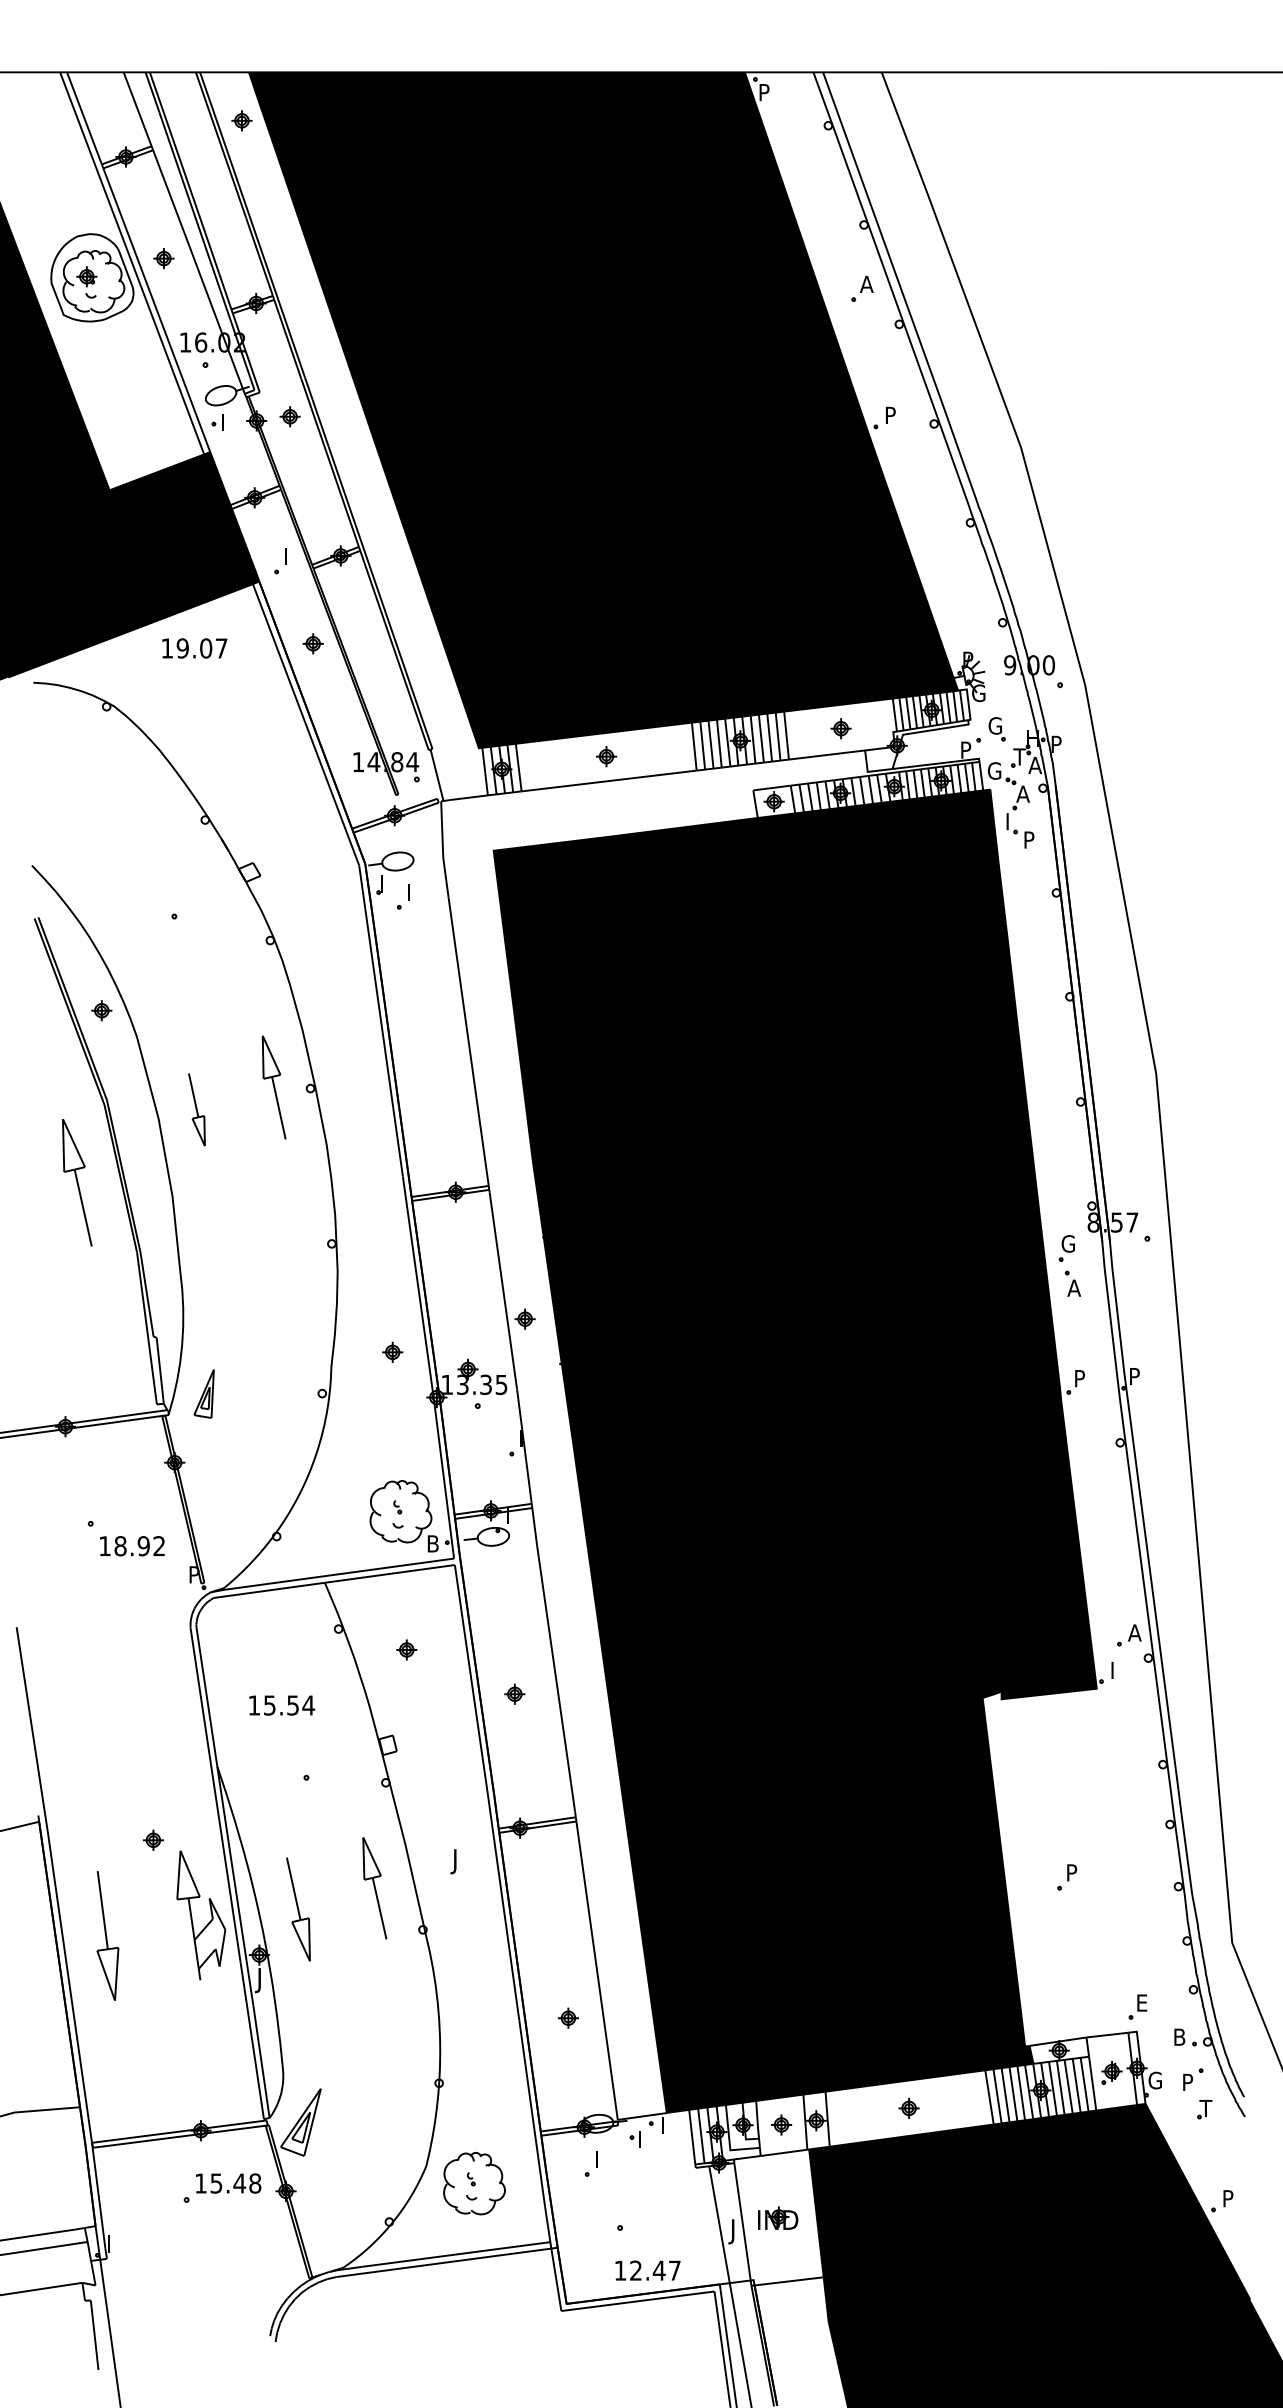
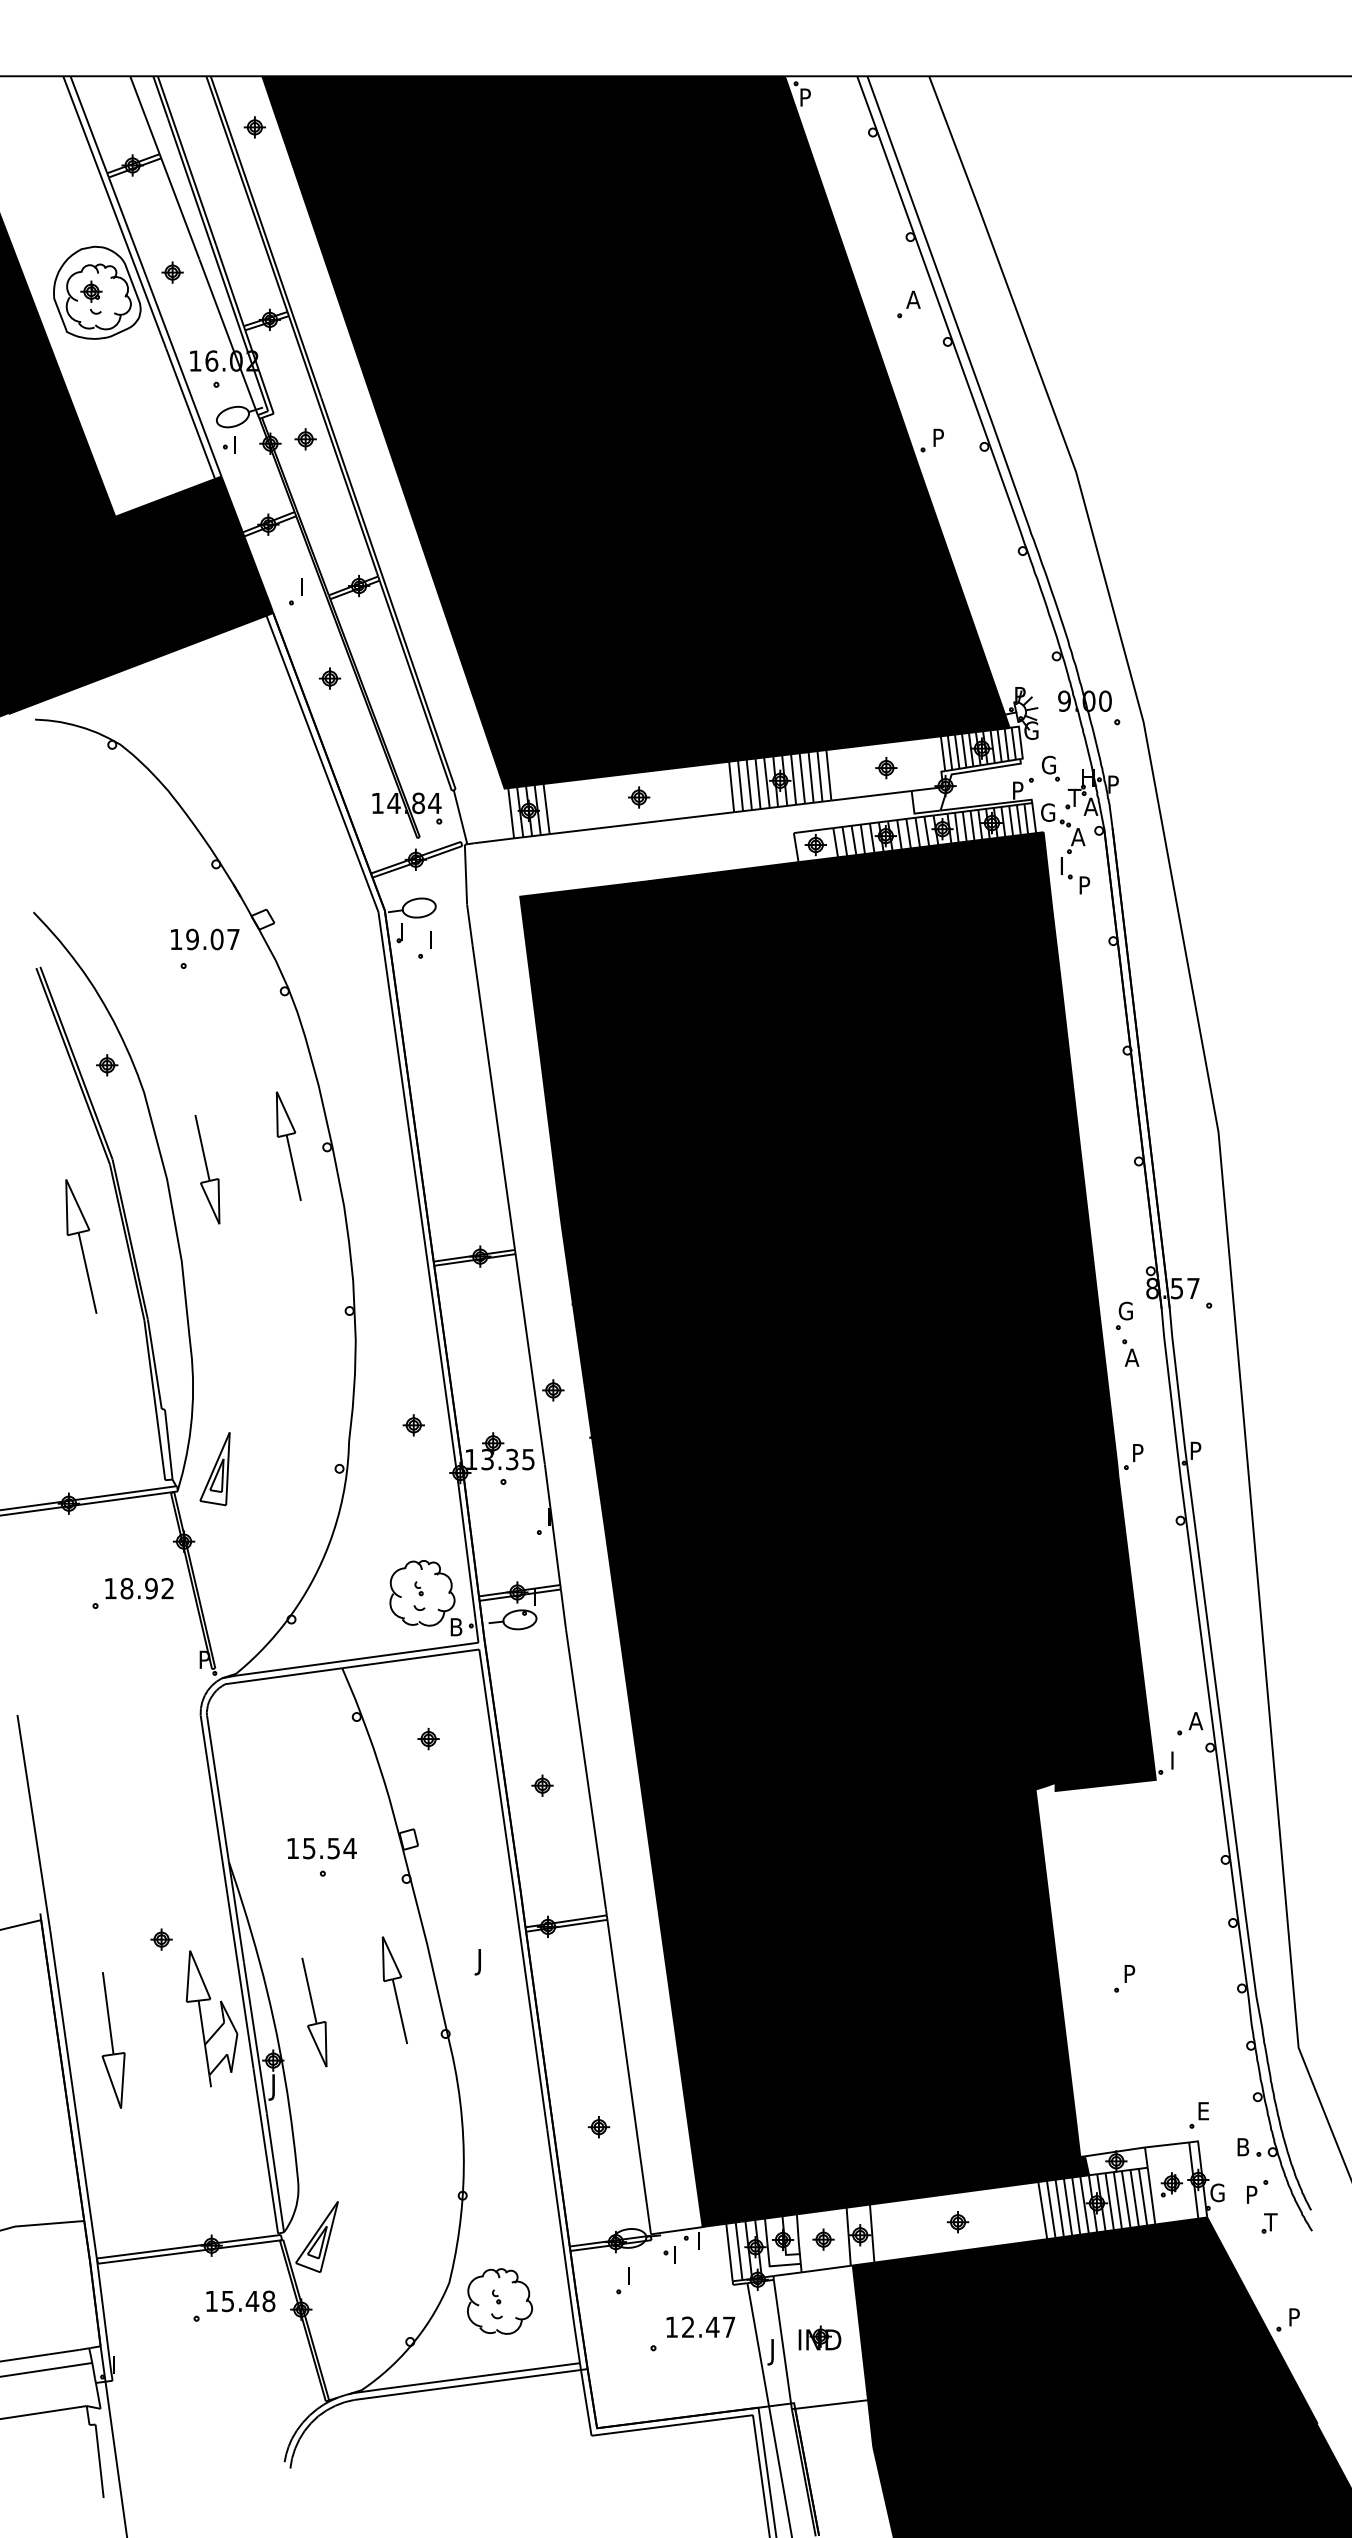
text: (195, 648) -> (205, 939), moved
part: (196, 1109) -> (207, 1169), size x1.43
part: (203, 1394) -> (214, 1469), size x1.43
text: (132, 1546) -> (139, 1588), moved
text: (281, 1705) -> (321, 1848), moved
text: (647, 2269) -> (700, 2326), moved

